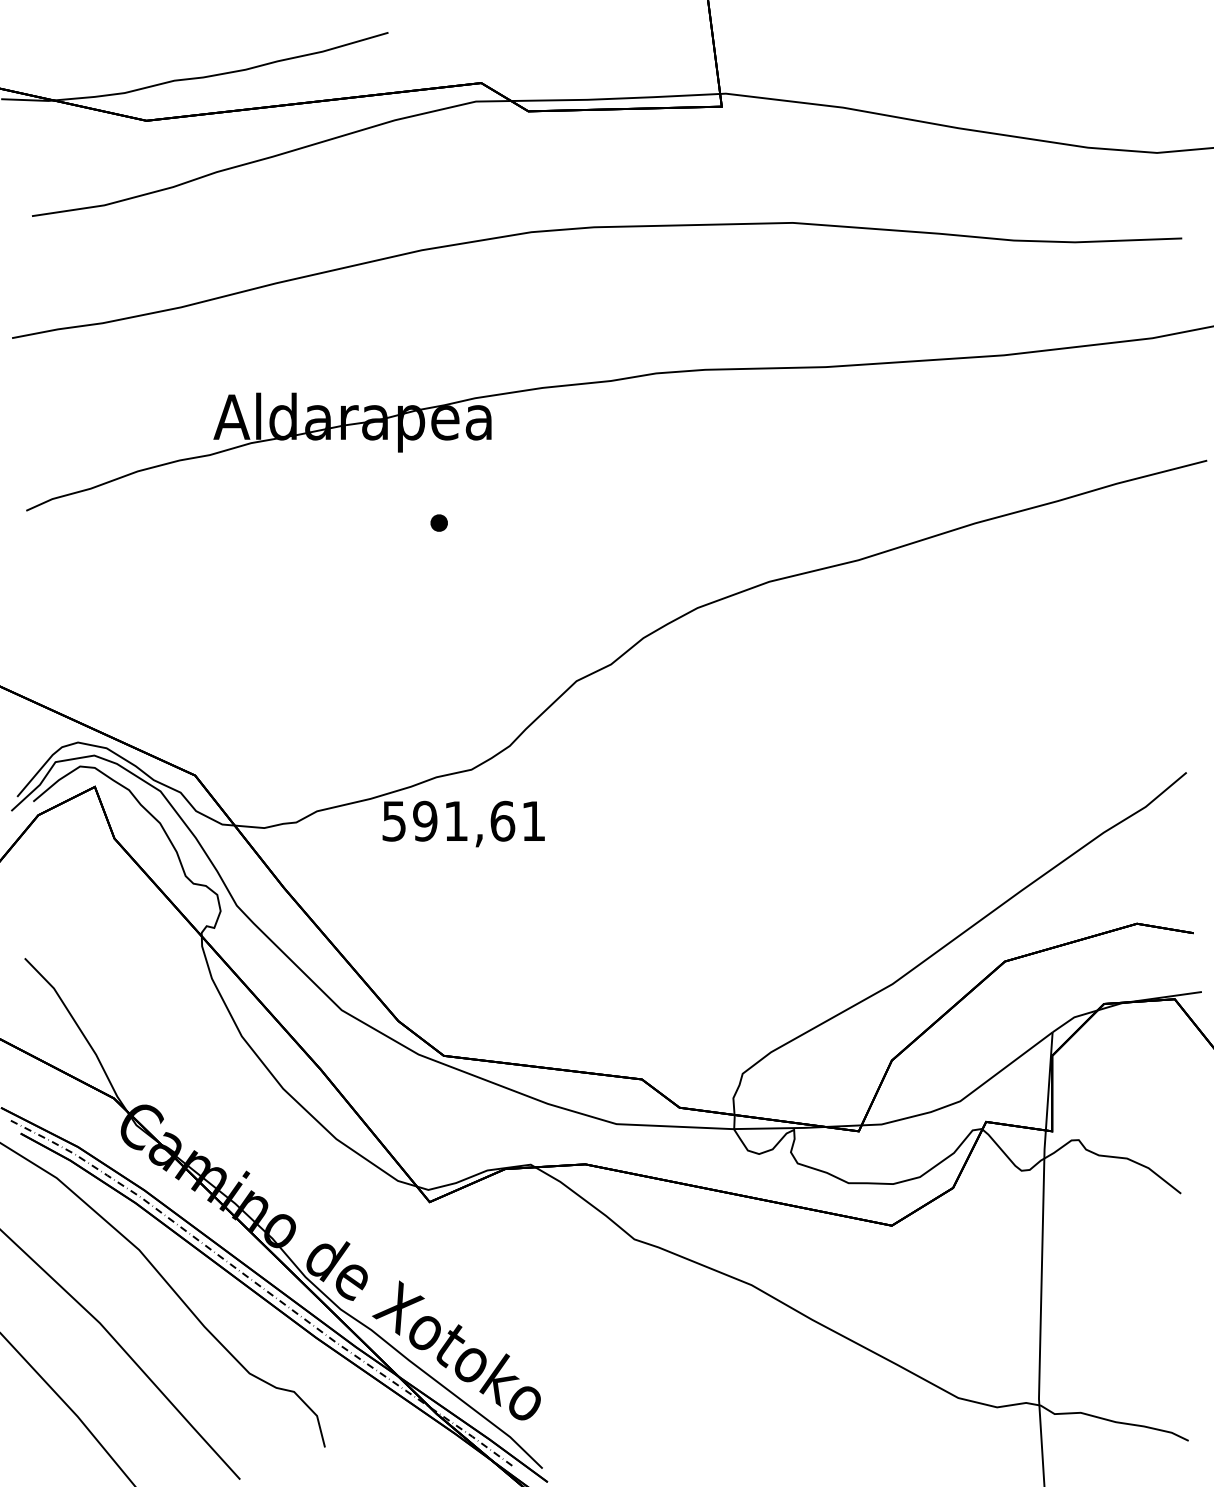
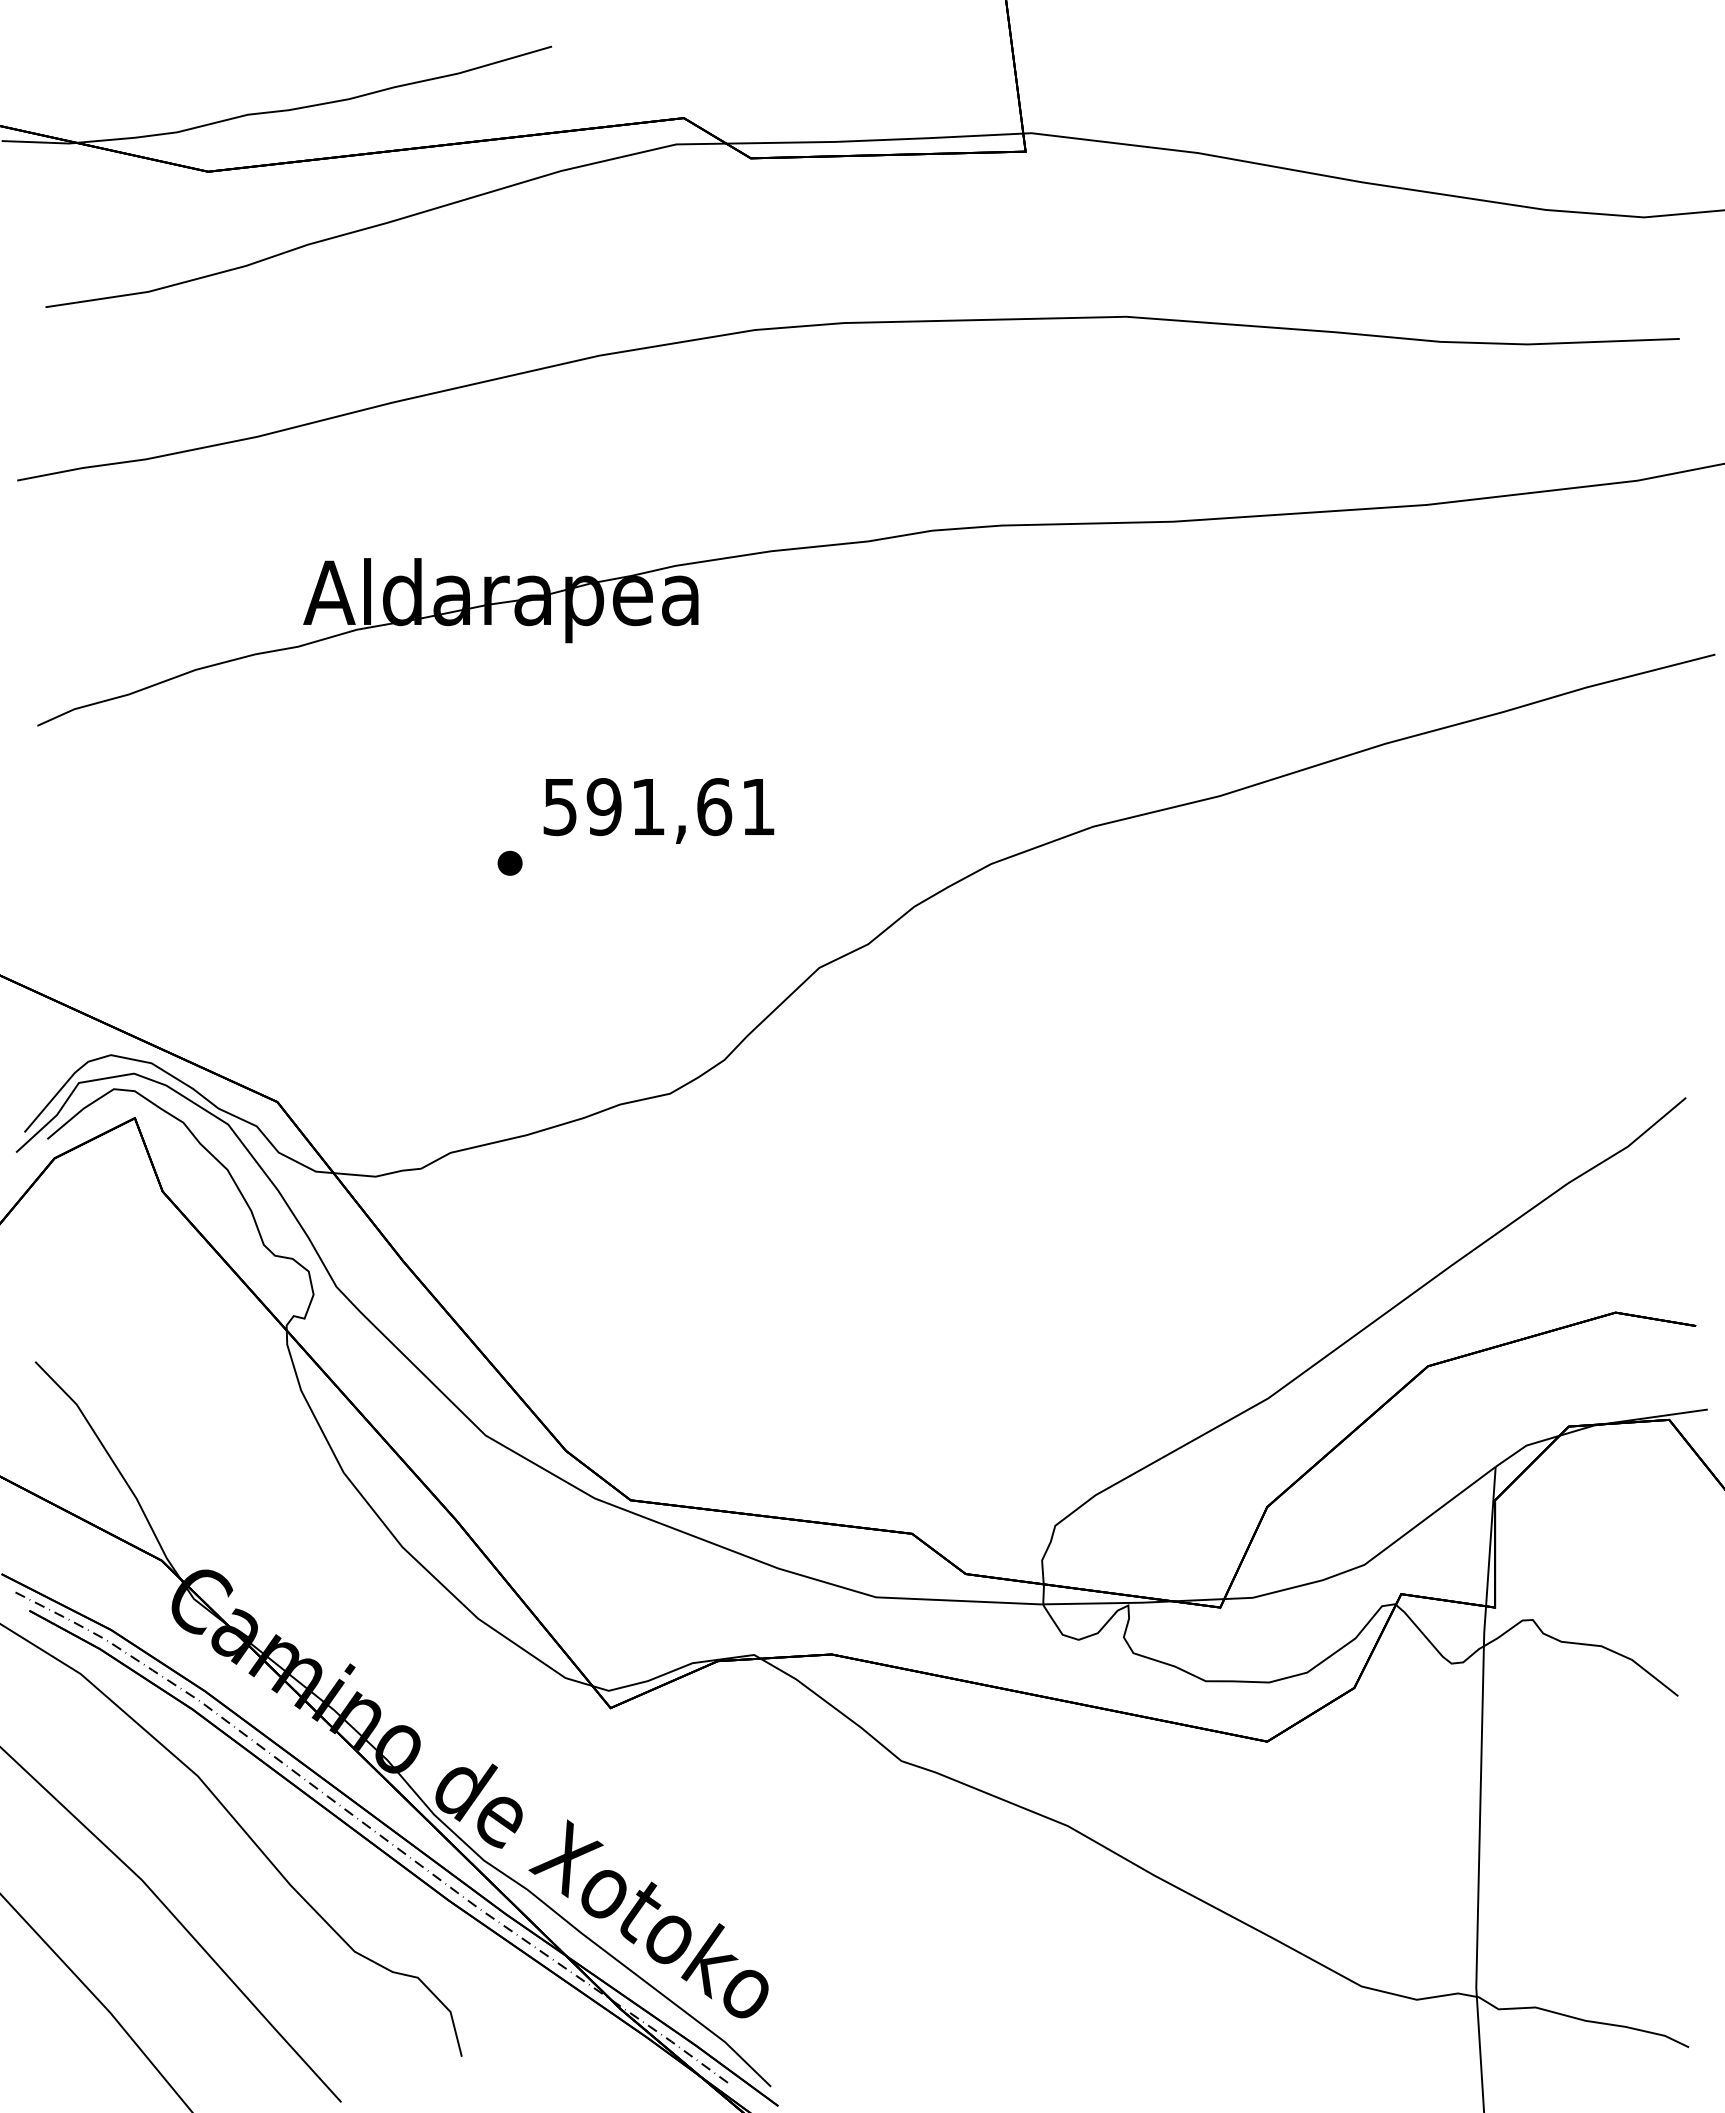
part: (438, 522) -> (509, 862), moved
text: (463, 823) -> (658, 810), moved

